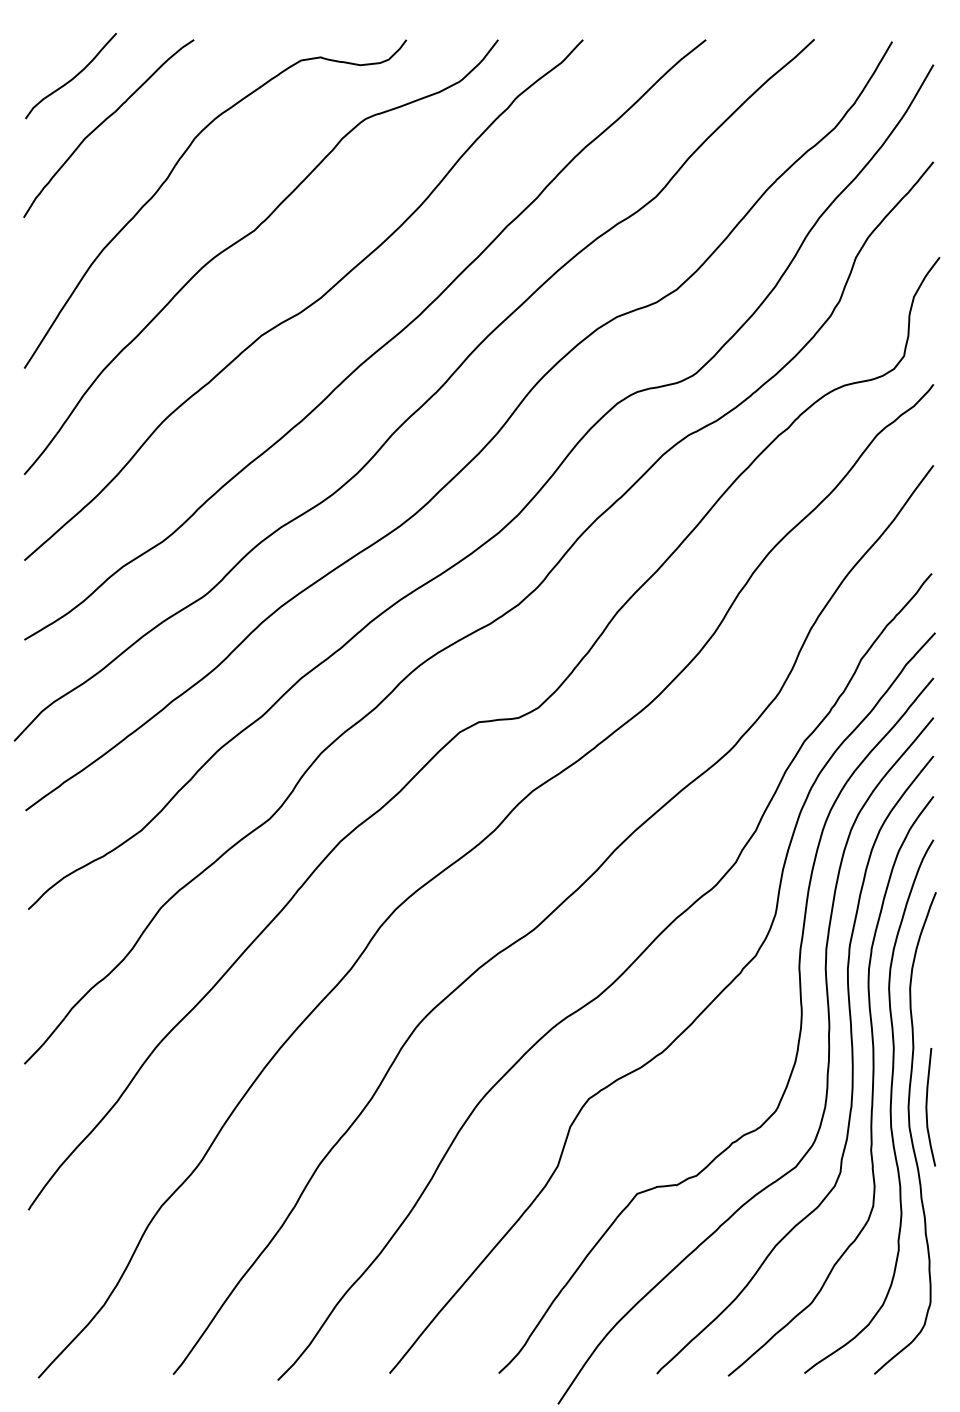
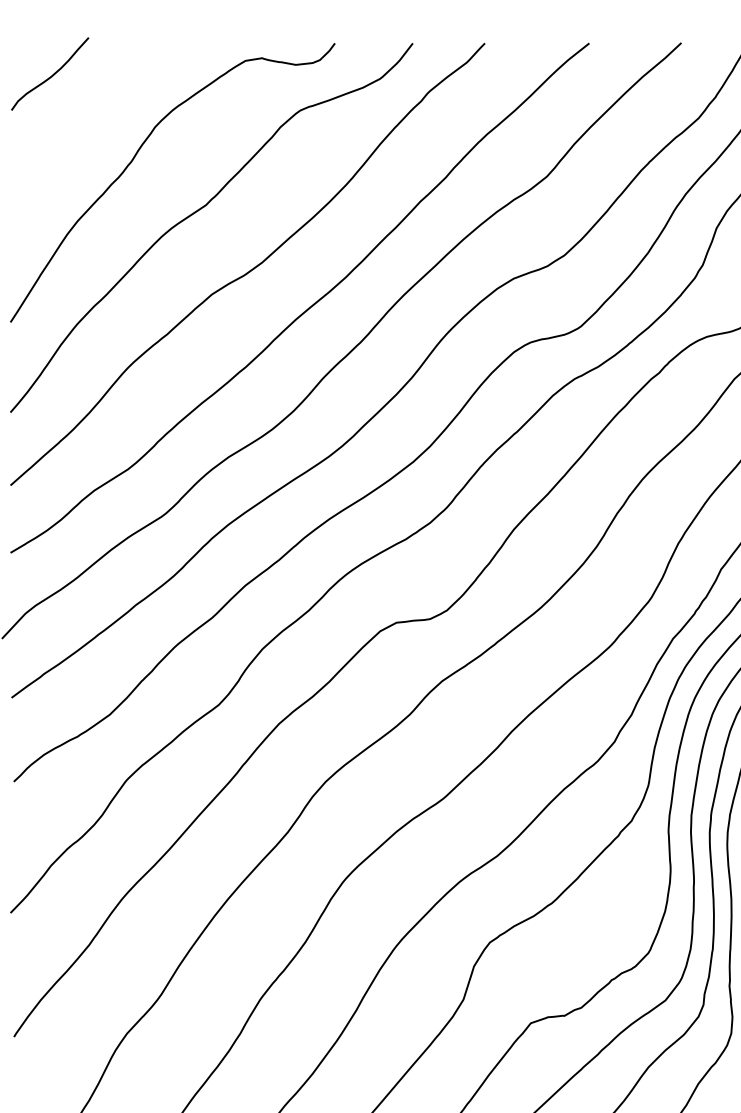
curve: (103, 123) -> (77, 114), removed

